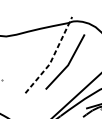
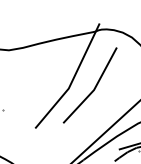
line: (53, 57) -> (73, 79), dashed -> solid

